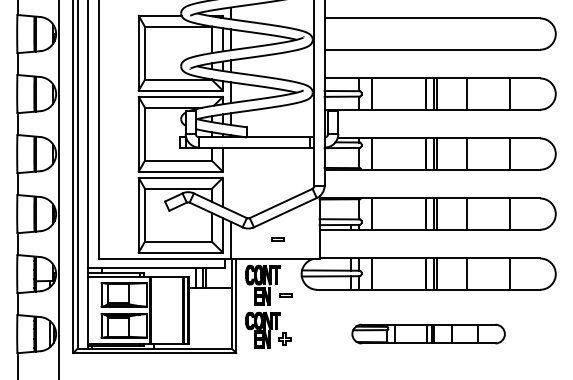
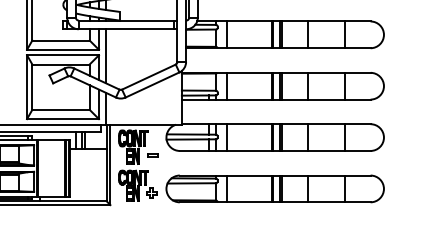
line: (230, 178) -> (105, 55), added
part: (277, 239) -> (145, 107), removed
part: (428, 333) -> (275, 188), size x1.67

